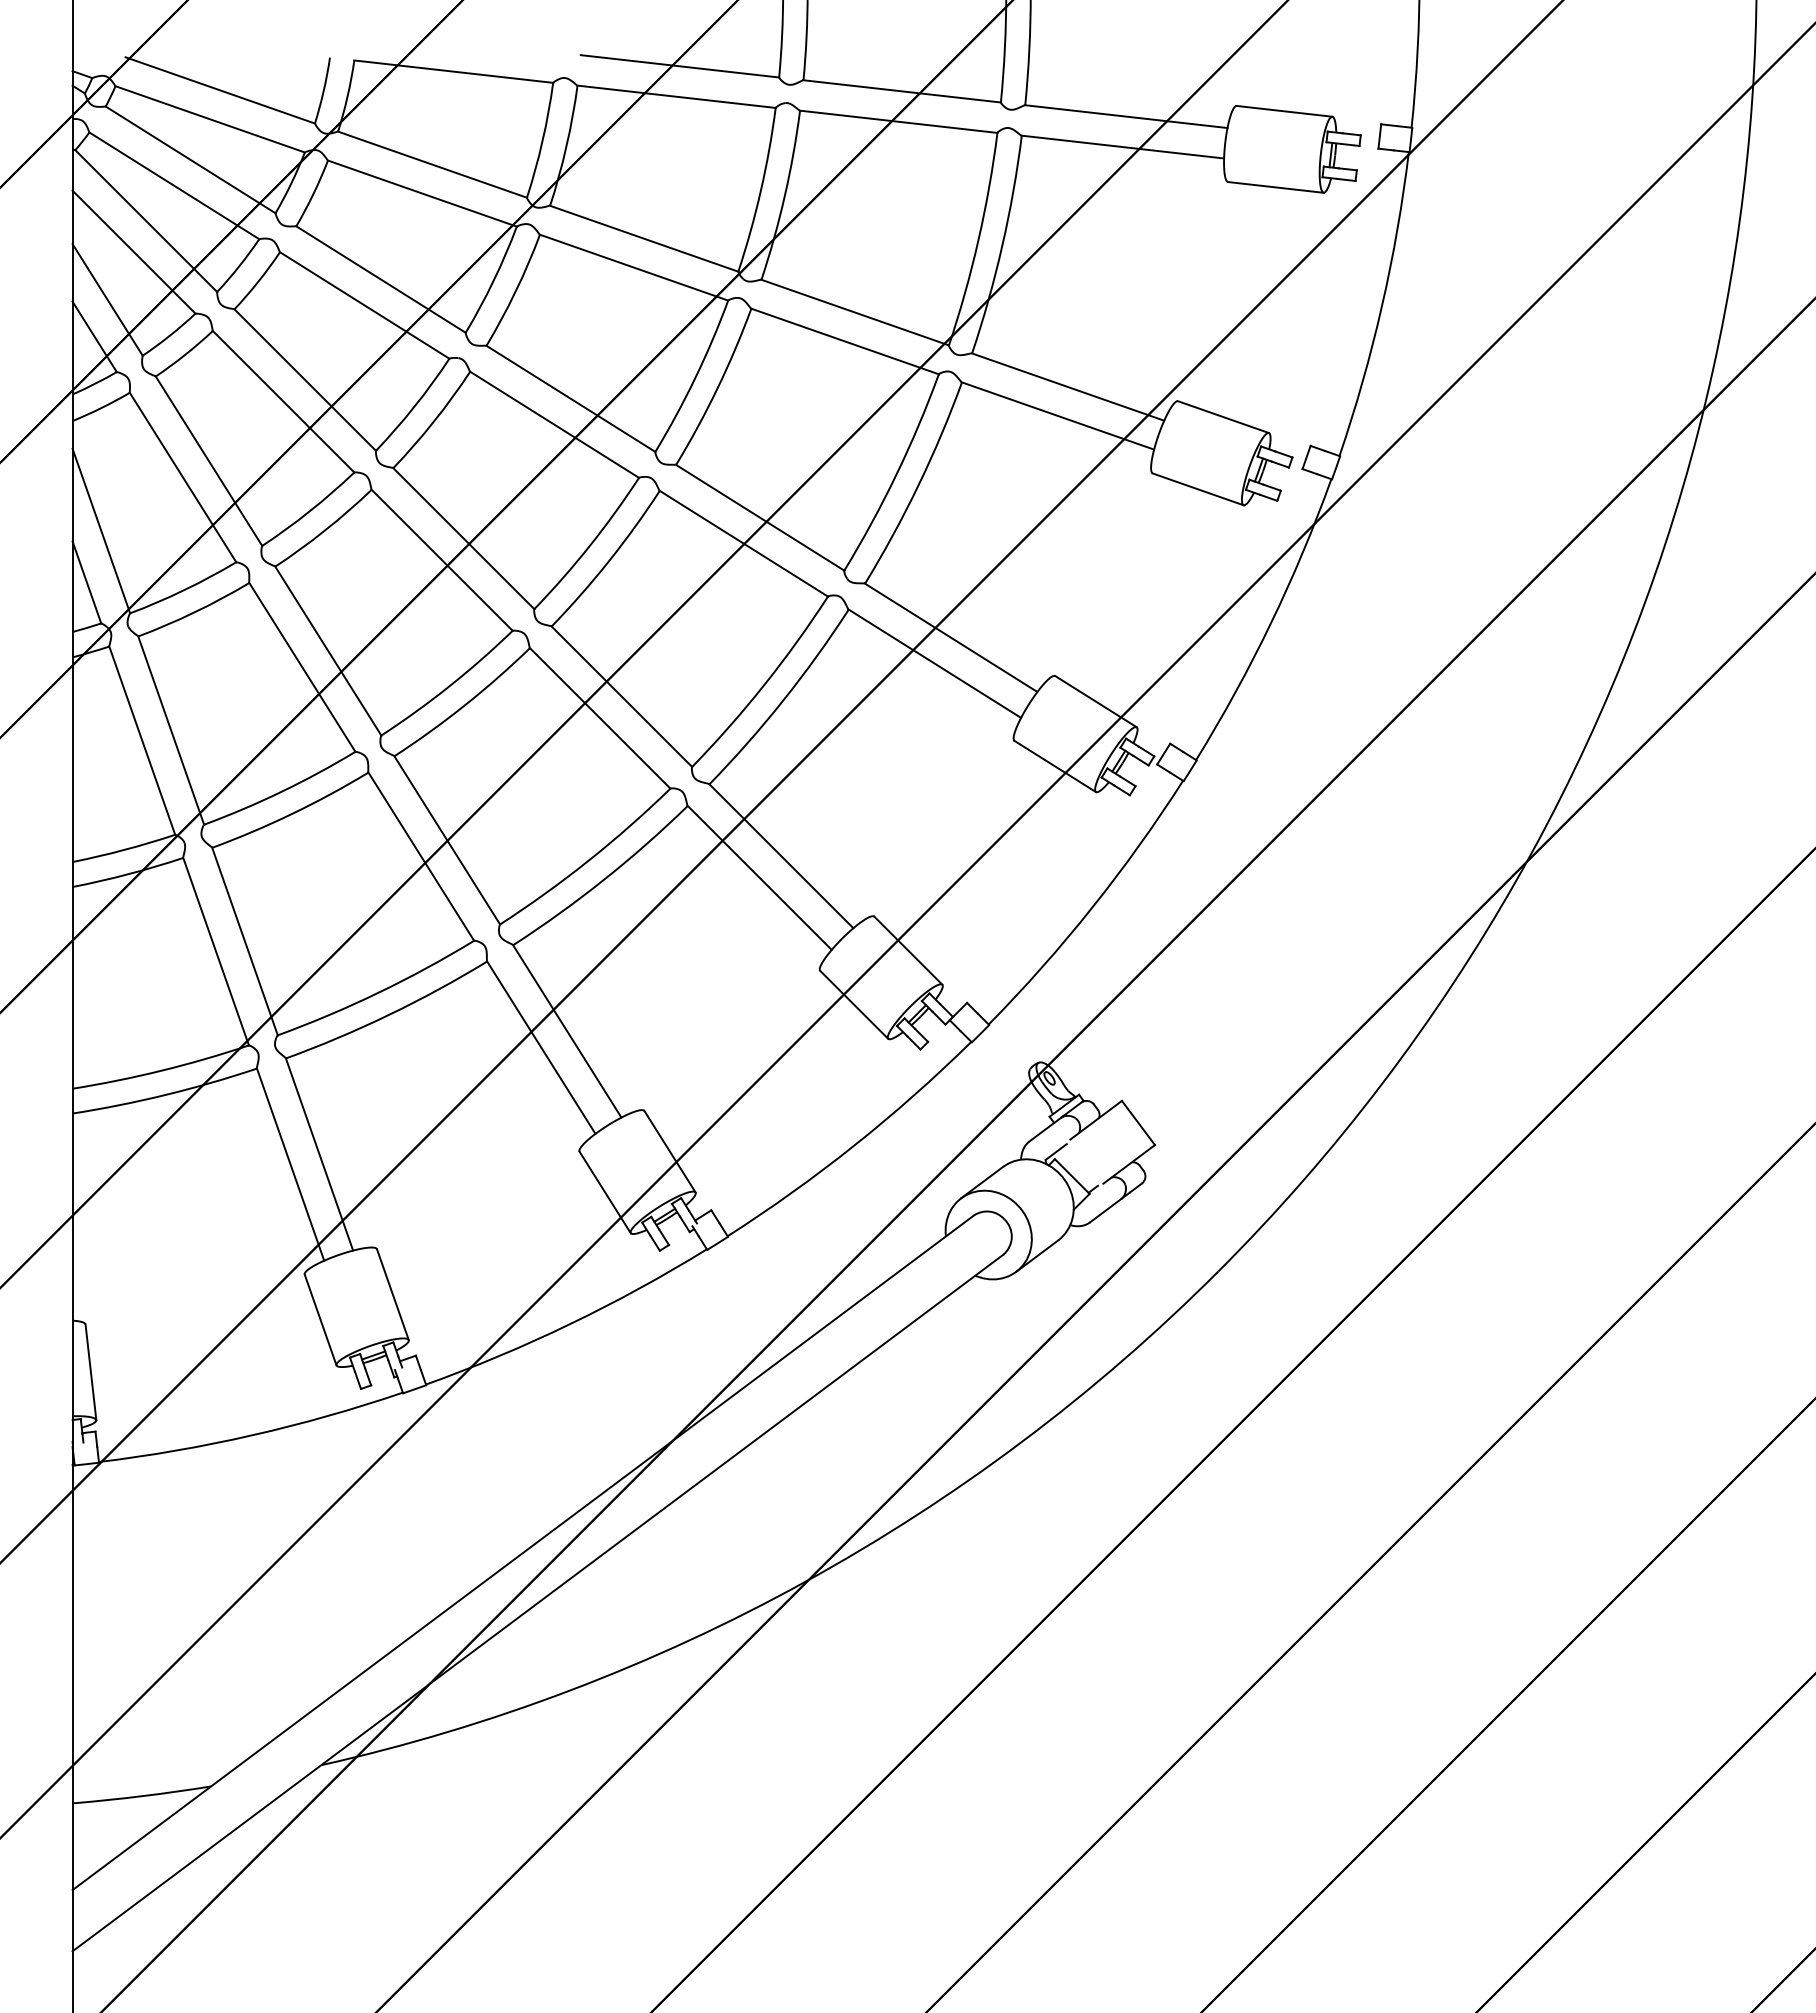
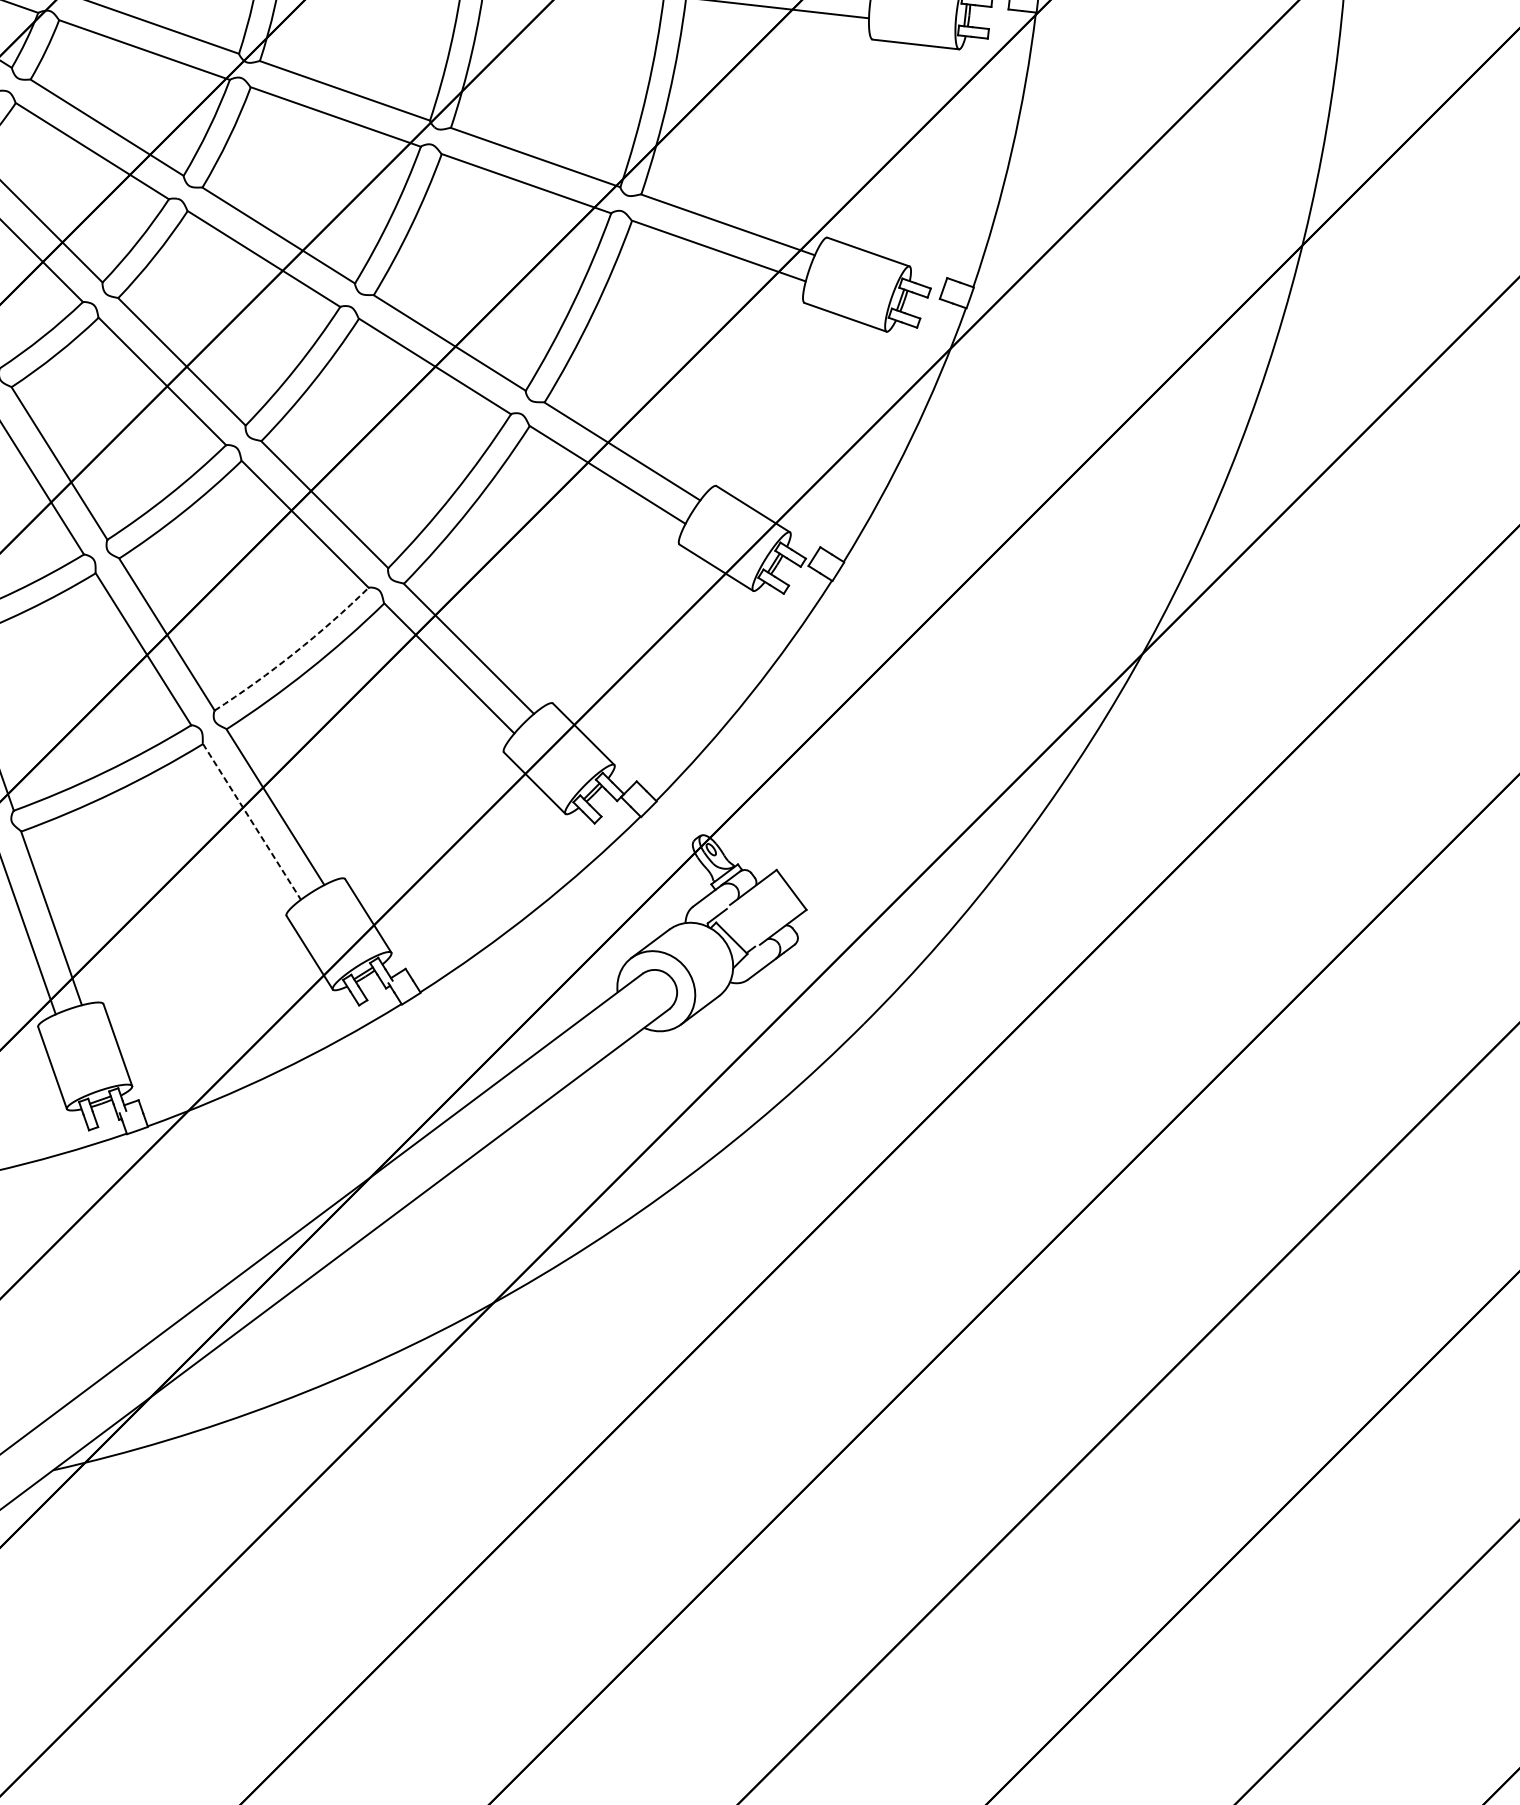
arc: (588, 860) -> (294, 652), solid -> dashed
line: (541, 1047) -> (252, 821), solid -> dashed

